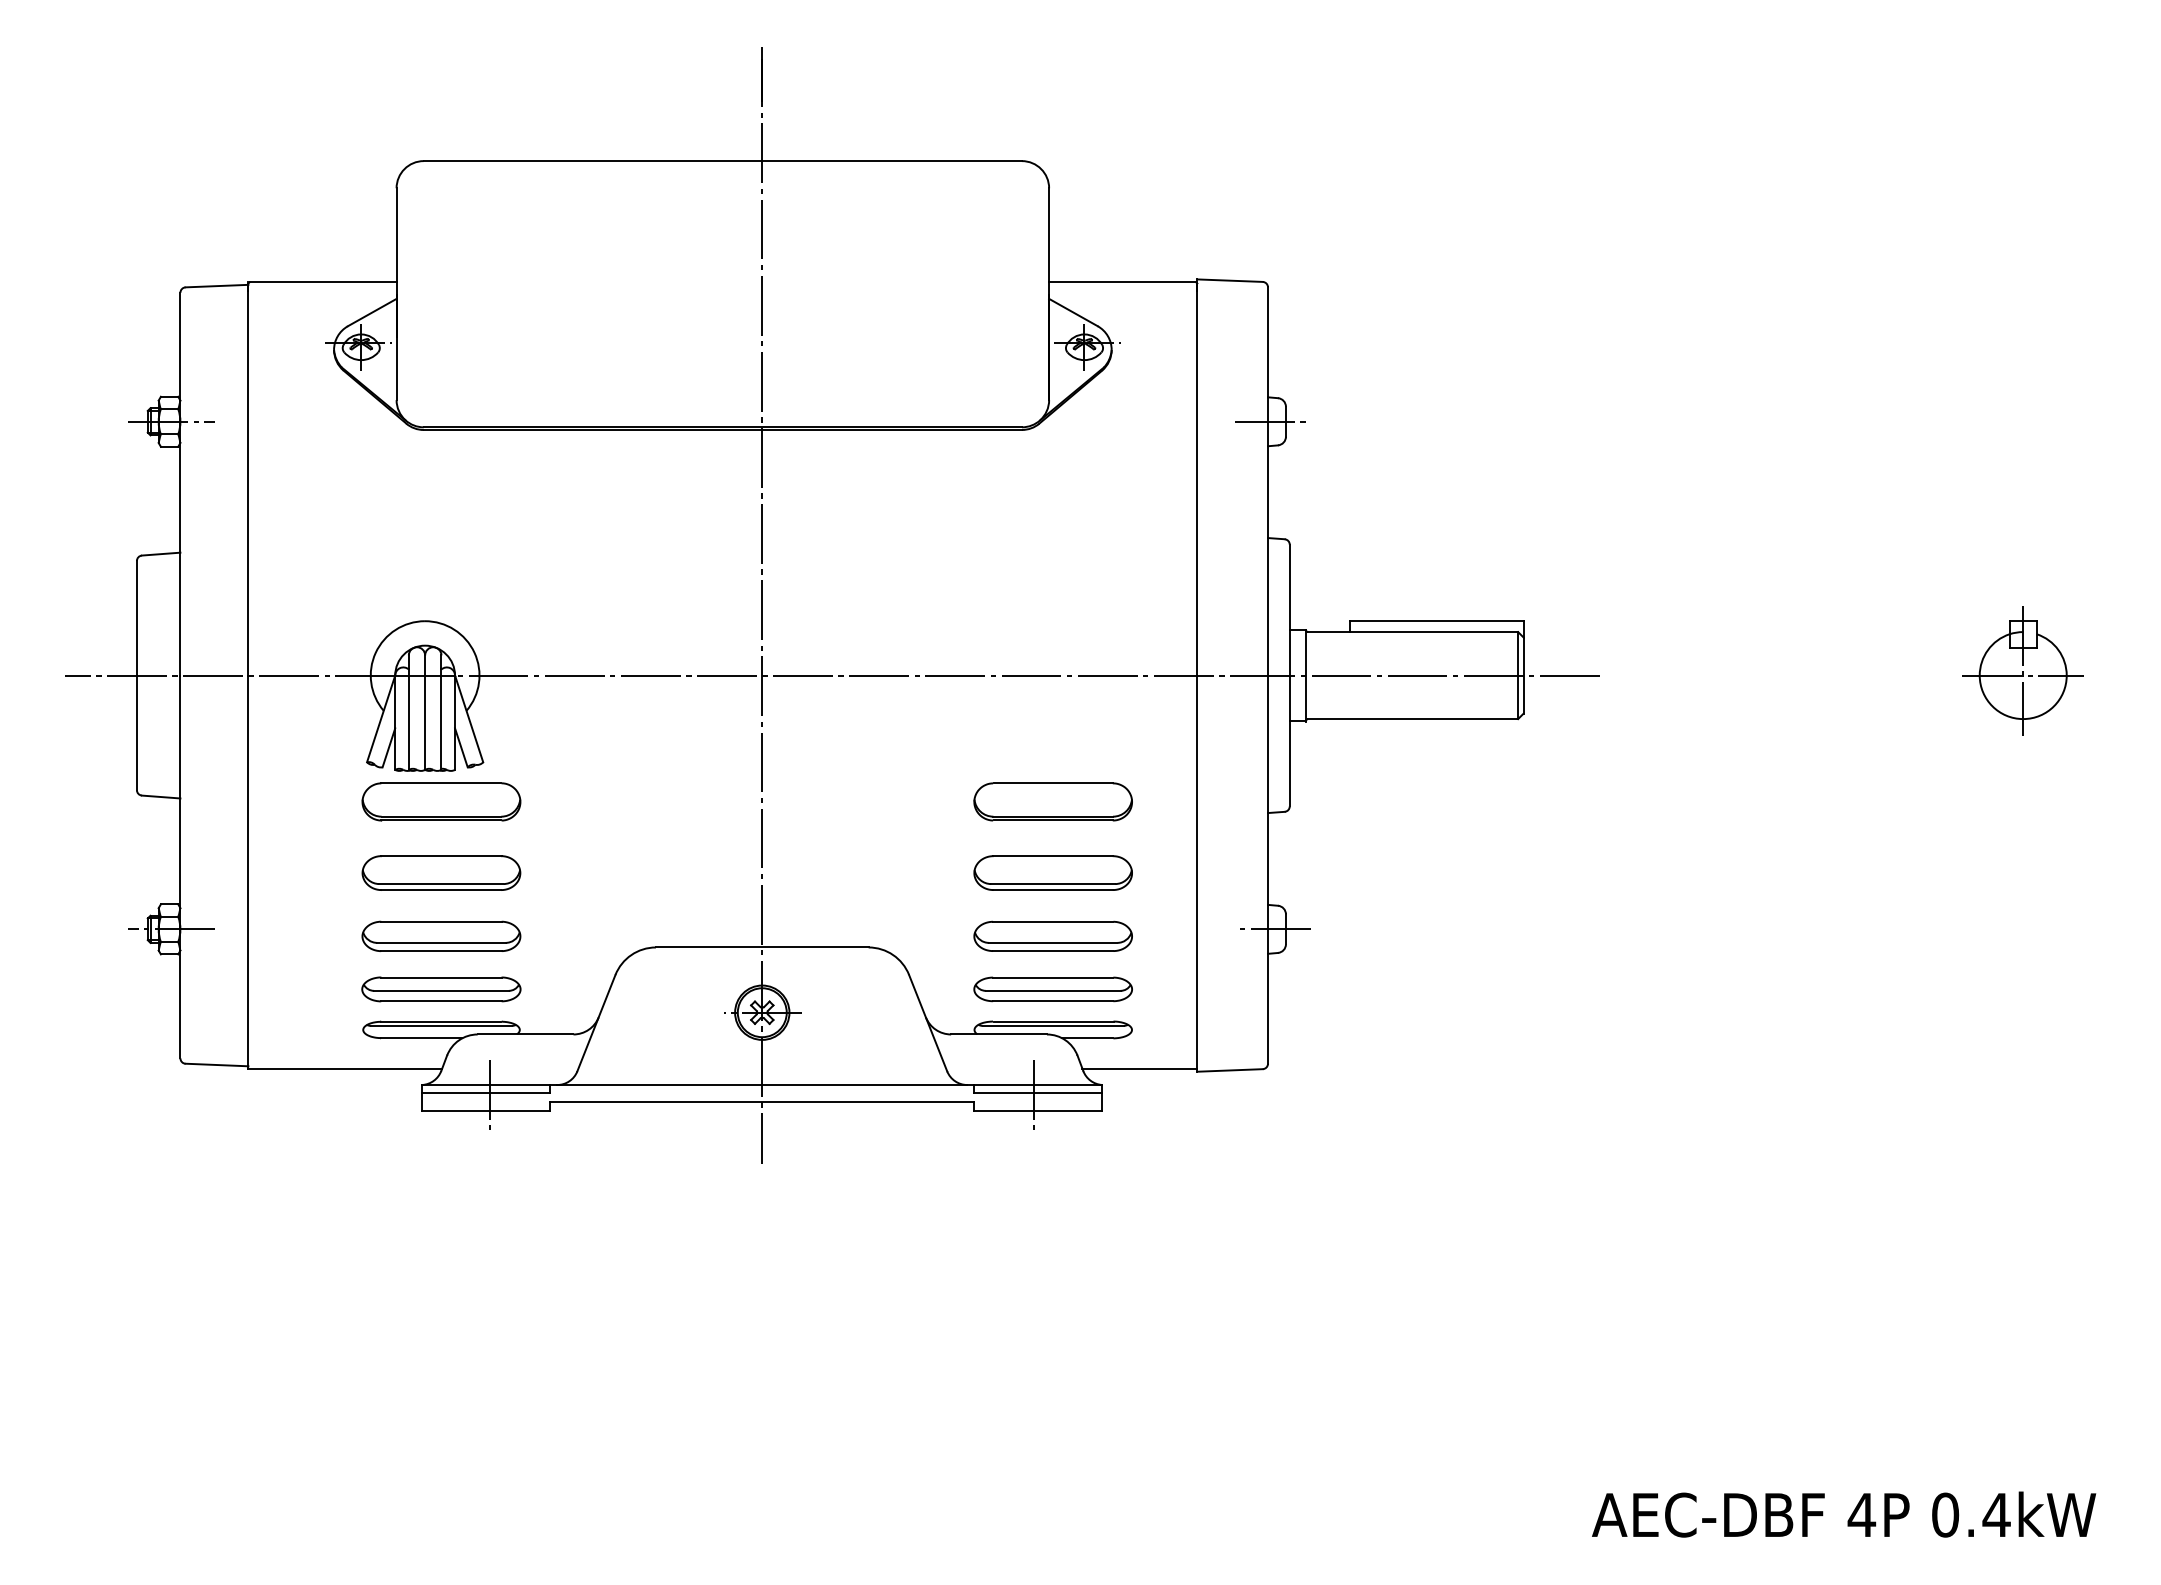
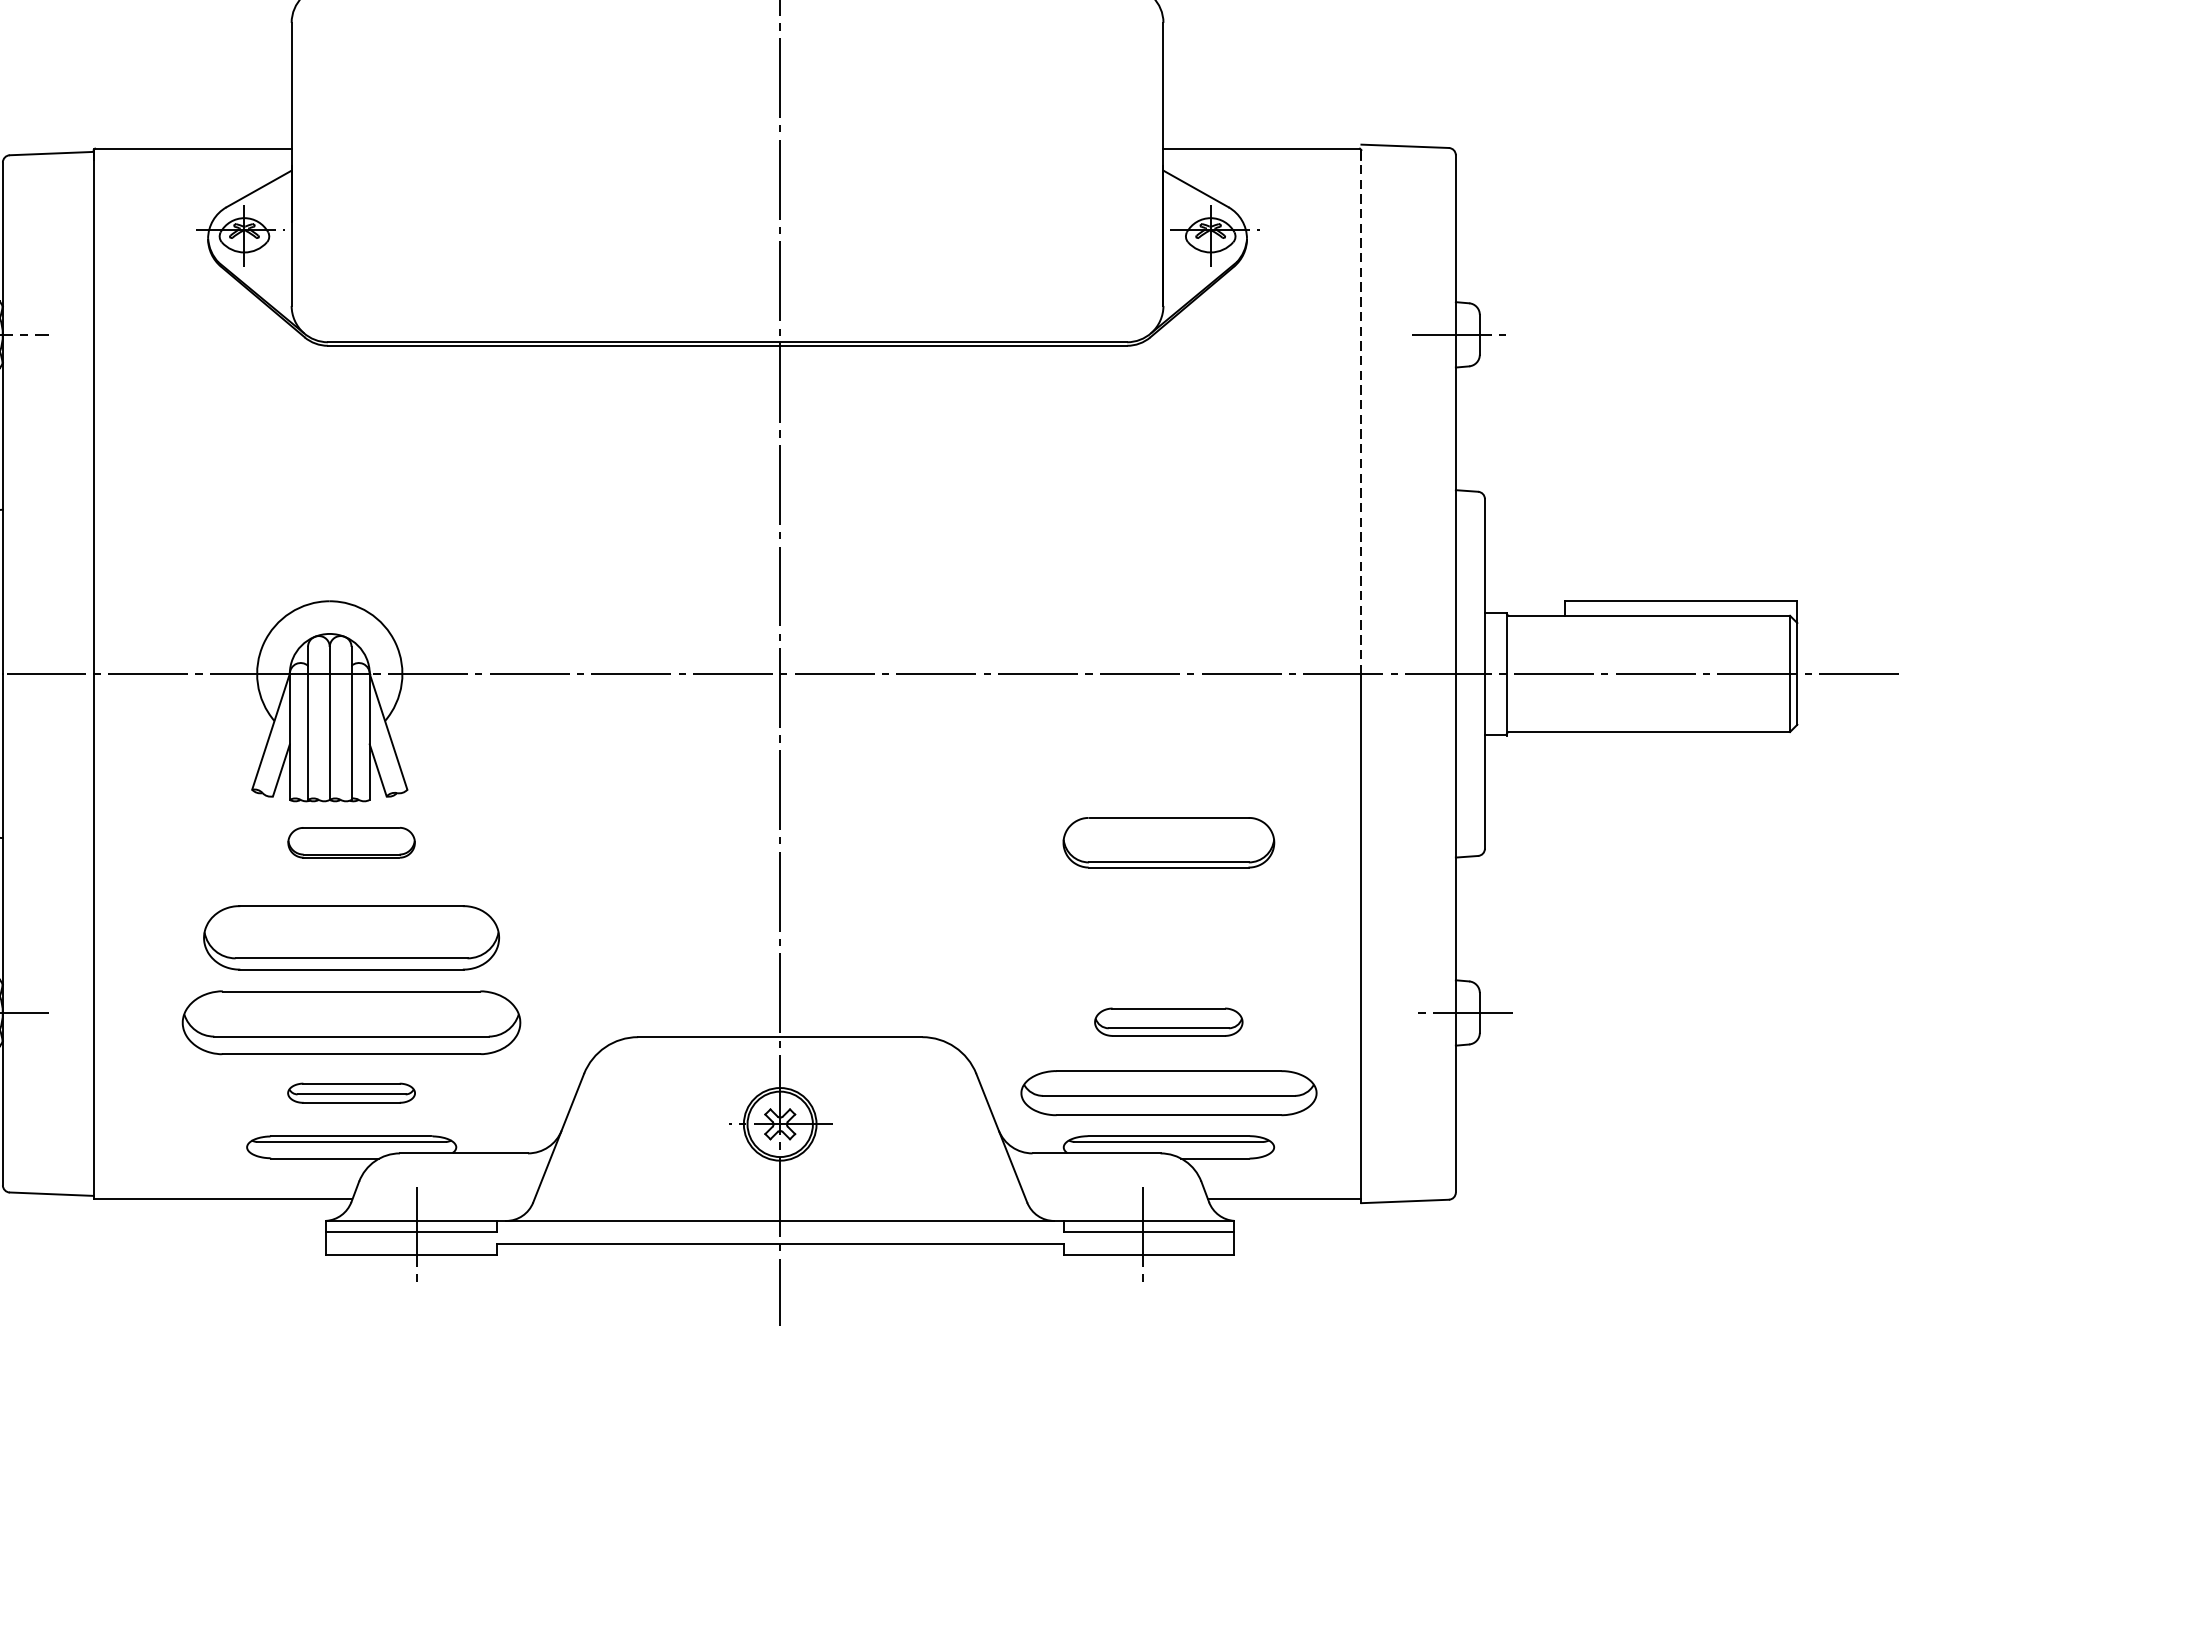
line: (1197, 477) -> (1361, 409), solid -> dashed
part: (441, 801) -> (351, 842), size x0.6
part: (441, 872) -> (351, 936), size x1.4
part: (1052, 872) -> (1167, 936), removed
part: (441, 935) -> (351, 1021), size x1.6
part: (1052, 935) -> (1167, 1021), size x0.7
part: (441, 989) -> (351, 1093), size x0.6
part: (1052, 989) -> (1167, 1093), size x1.4

